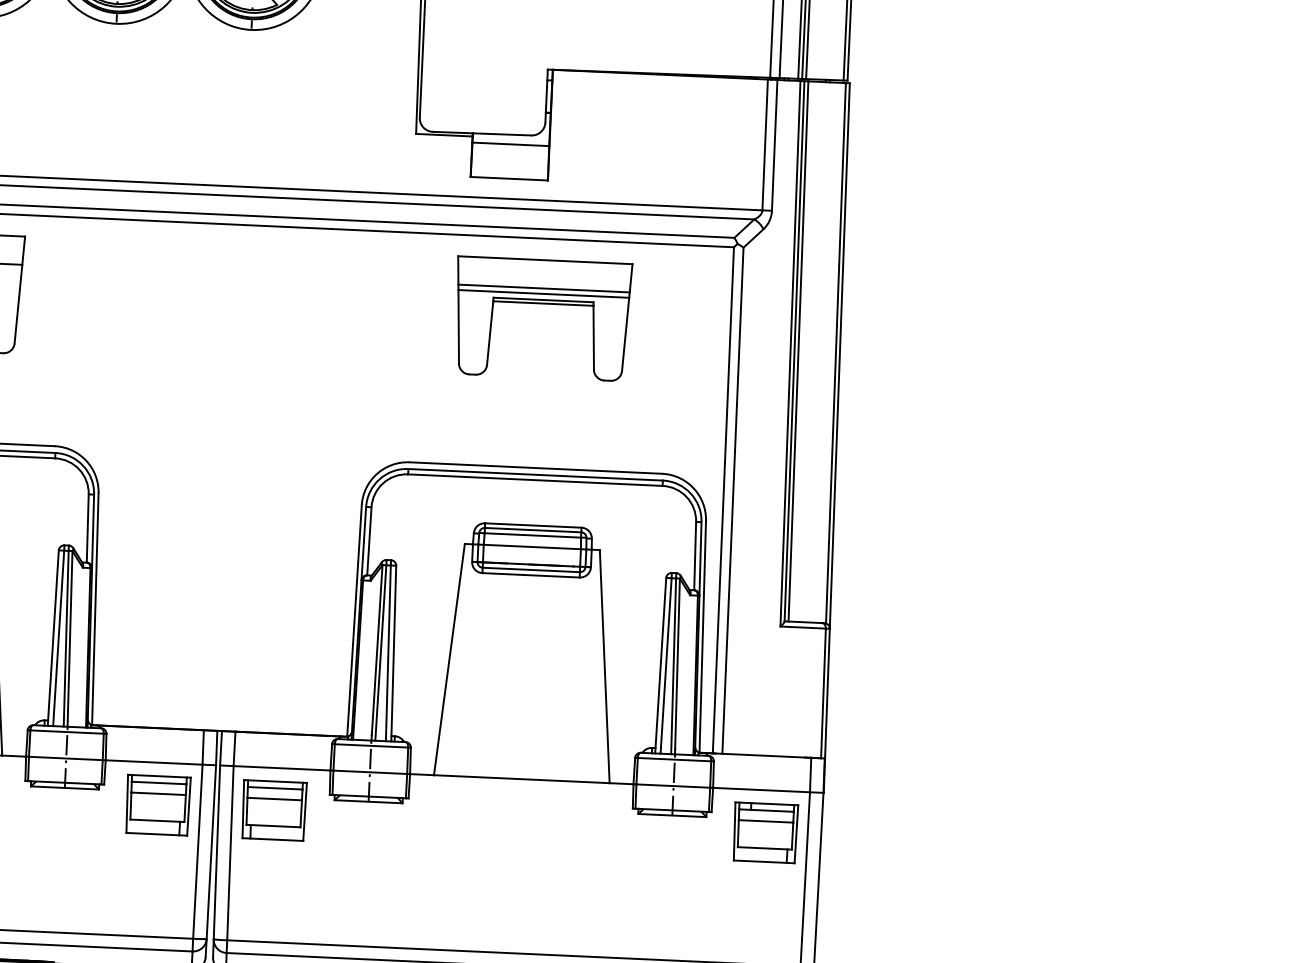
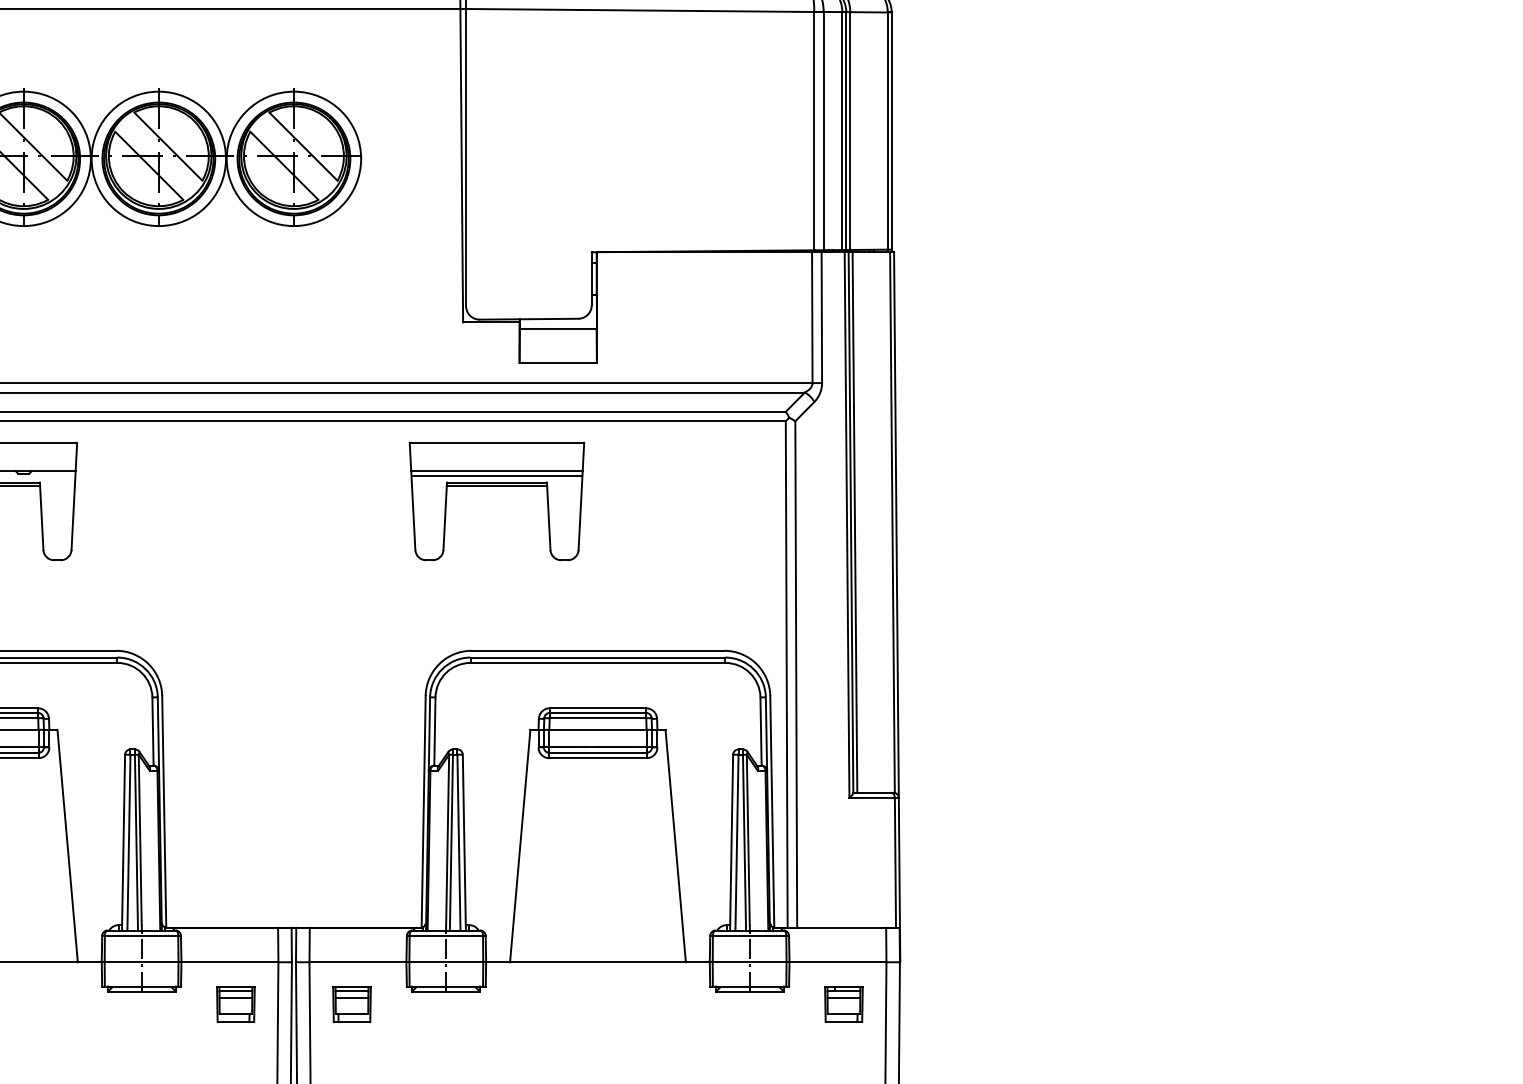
part: (542, 303) -> (496, 486), moved
part: (157, 804) -> (235, 1004), size x0.6
part: (273, 810) -> (351, 1004), size x0.6
part: (765, 832) -> (843, 1004), size x0.6

